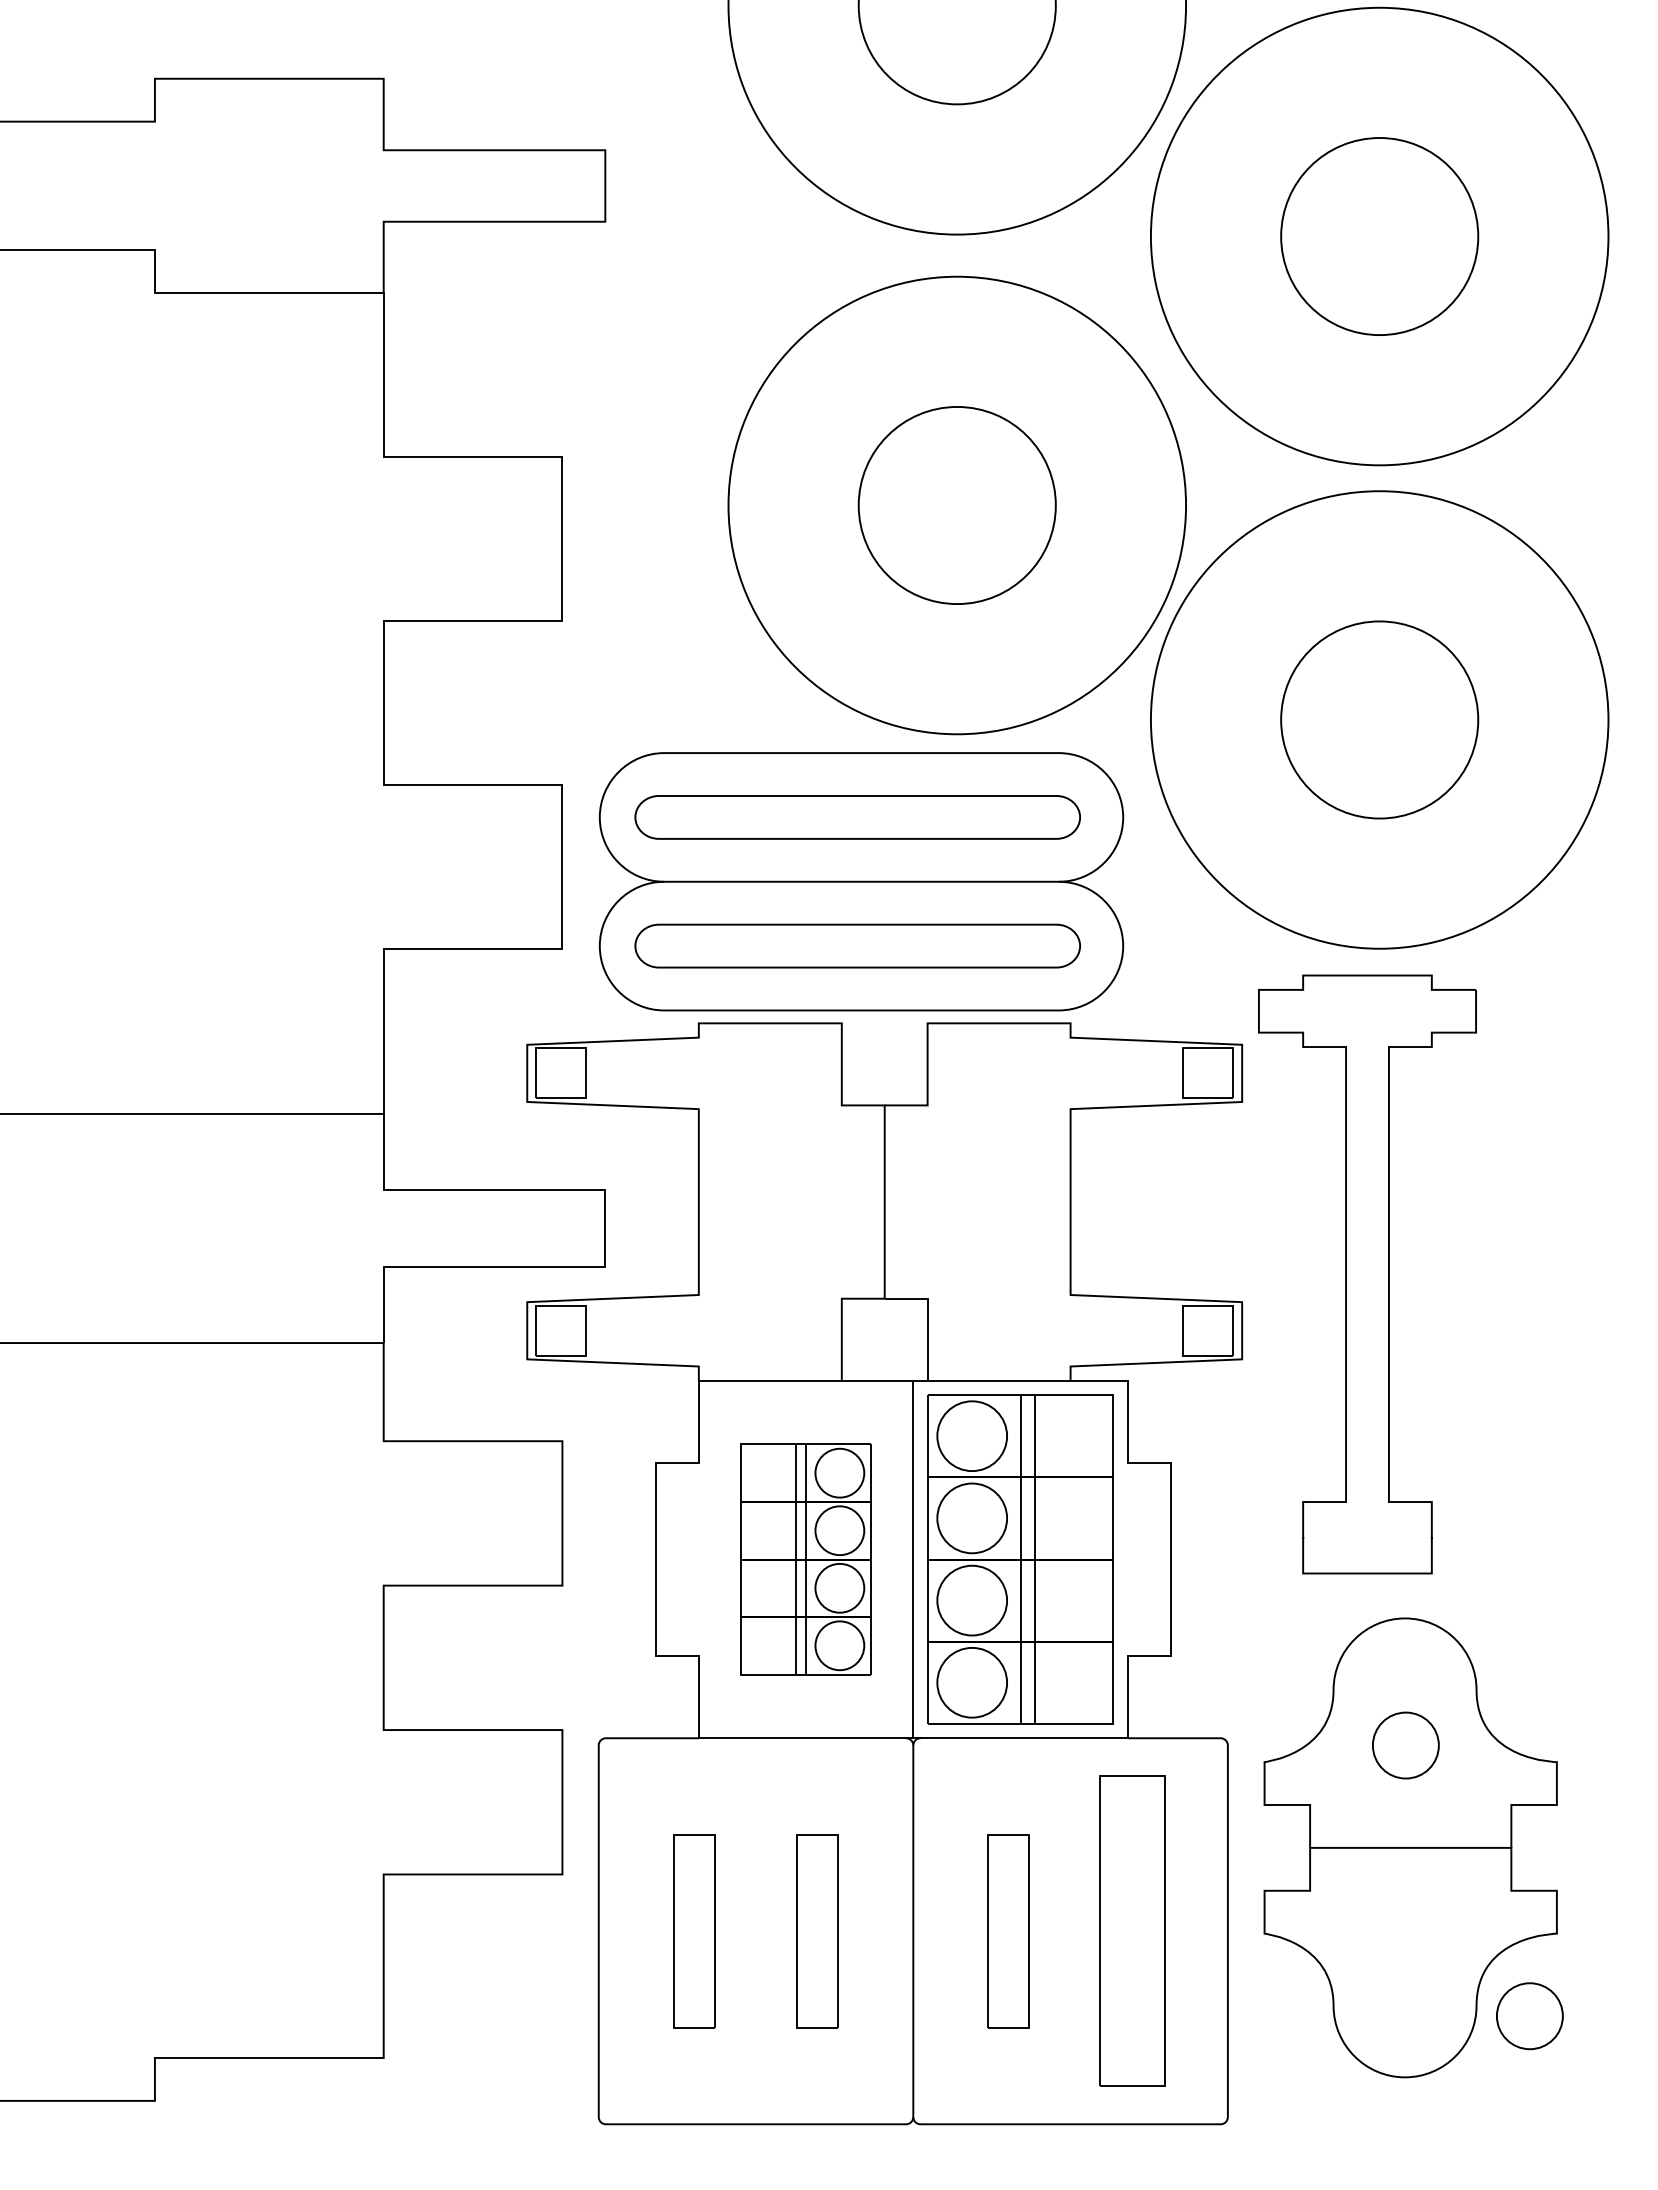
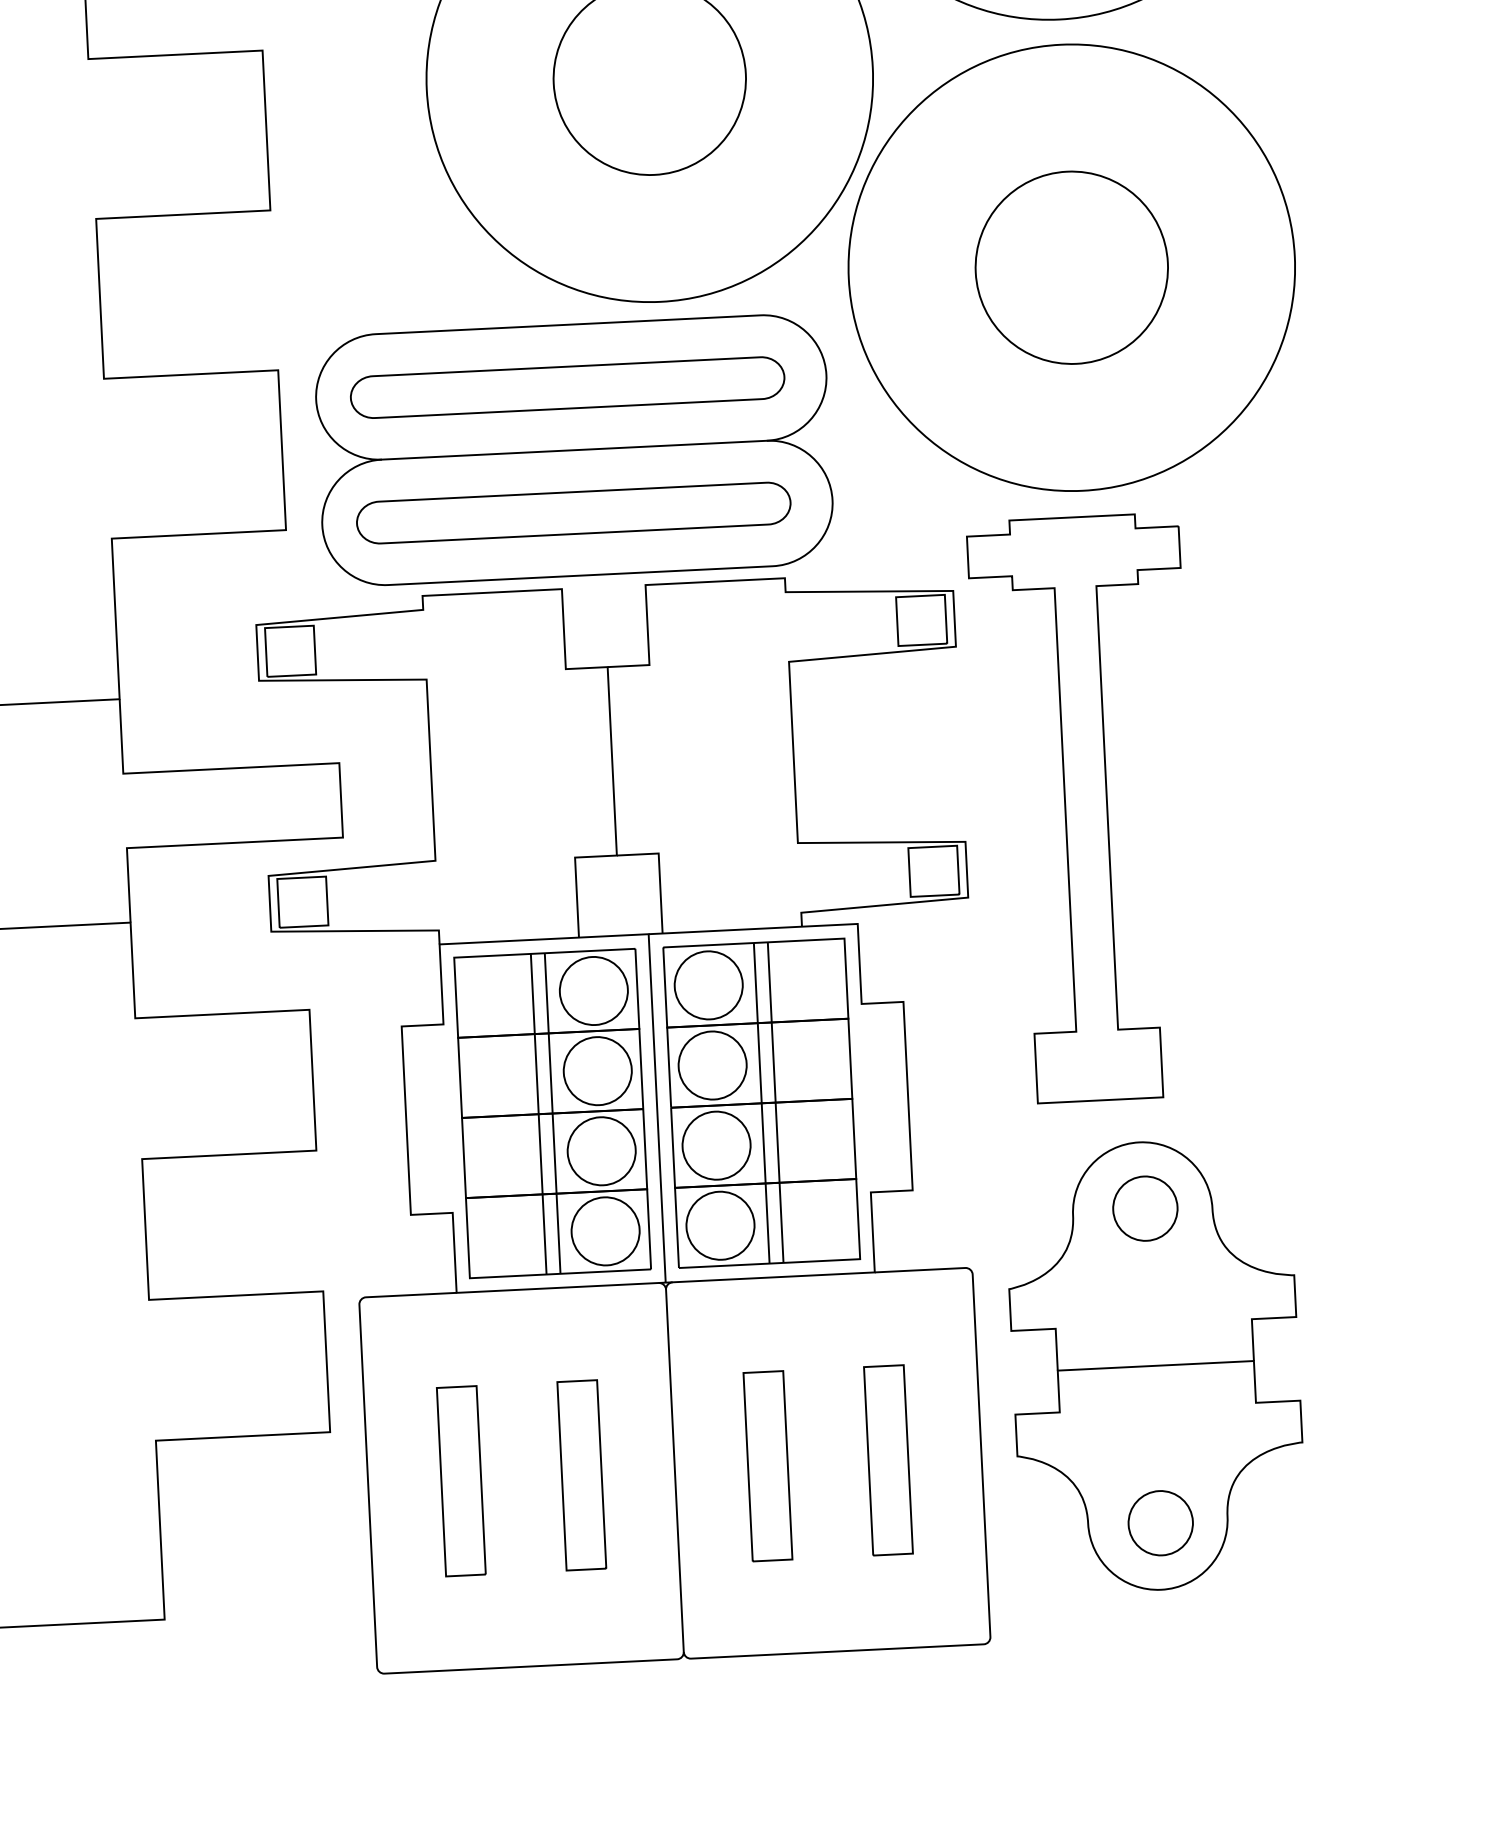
part: (805, 1559) -> (552, 1113), size x1.43
part: (1405, 1745) -> (1145, 1208), moved
part: (1132, 1931) -> (888, 1460), size x0.62
part: (1529, 2016) -> (1160, 1523), moved

